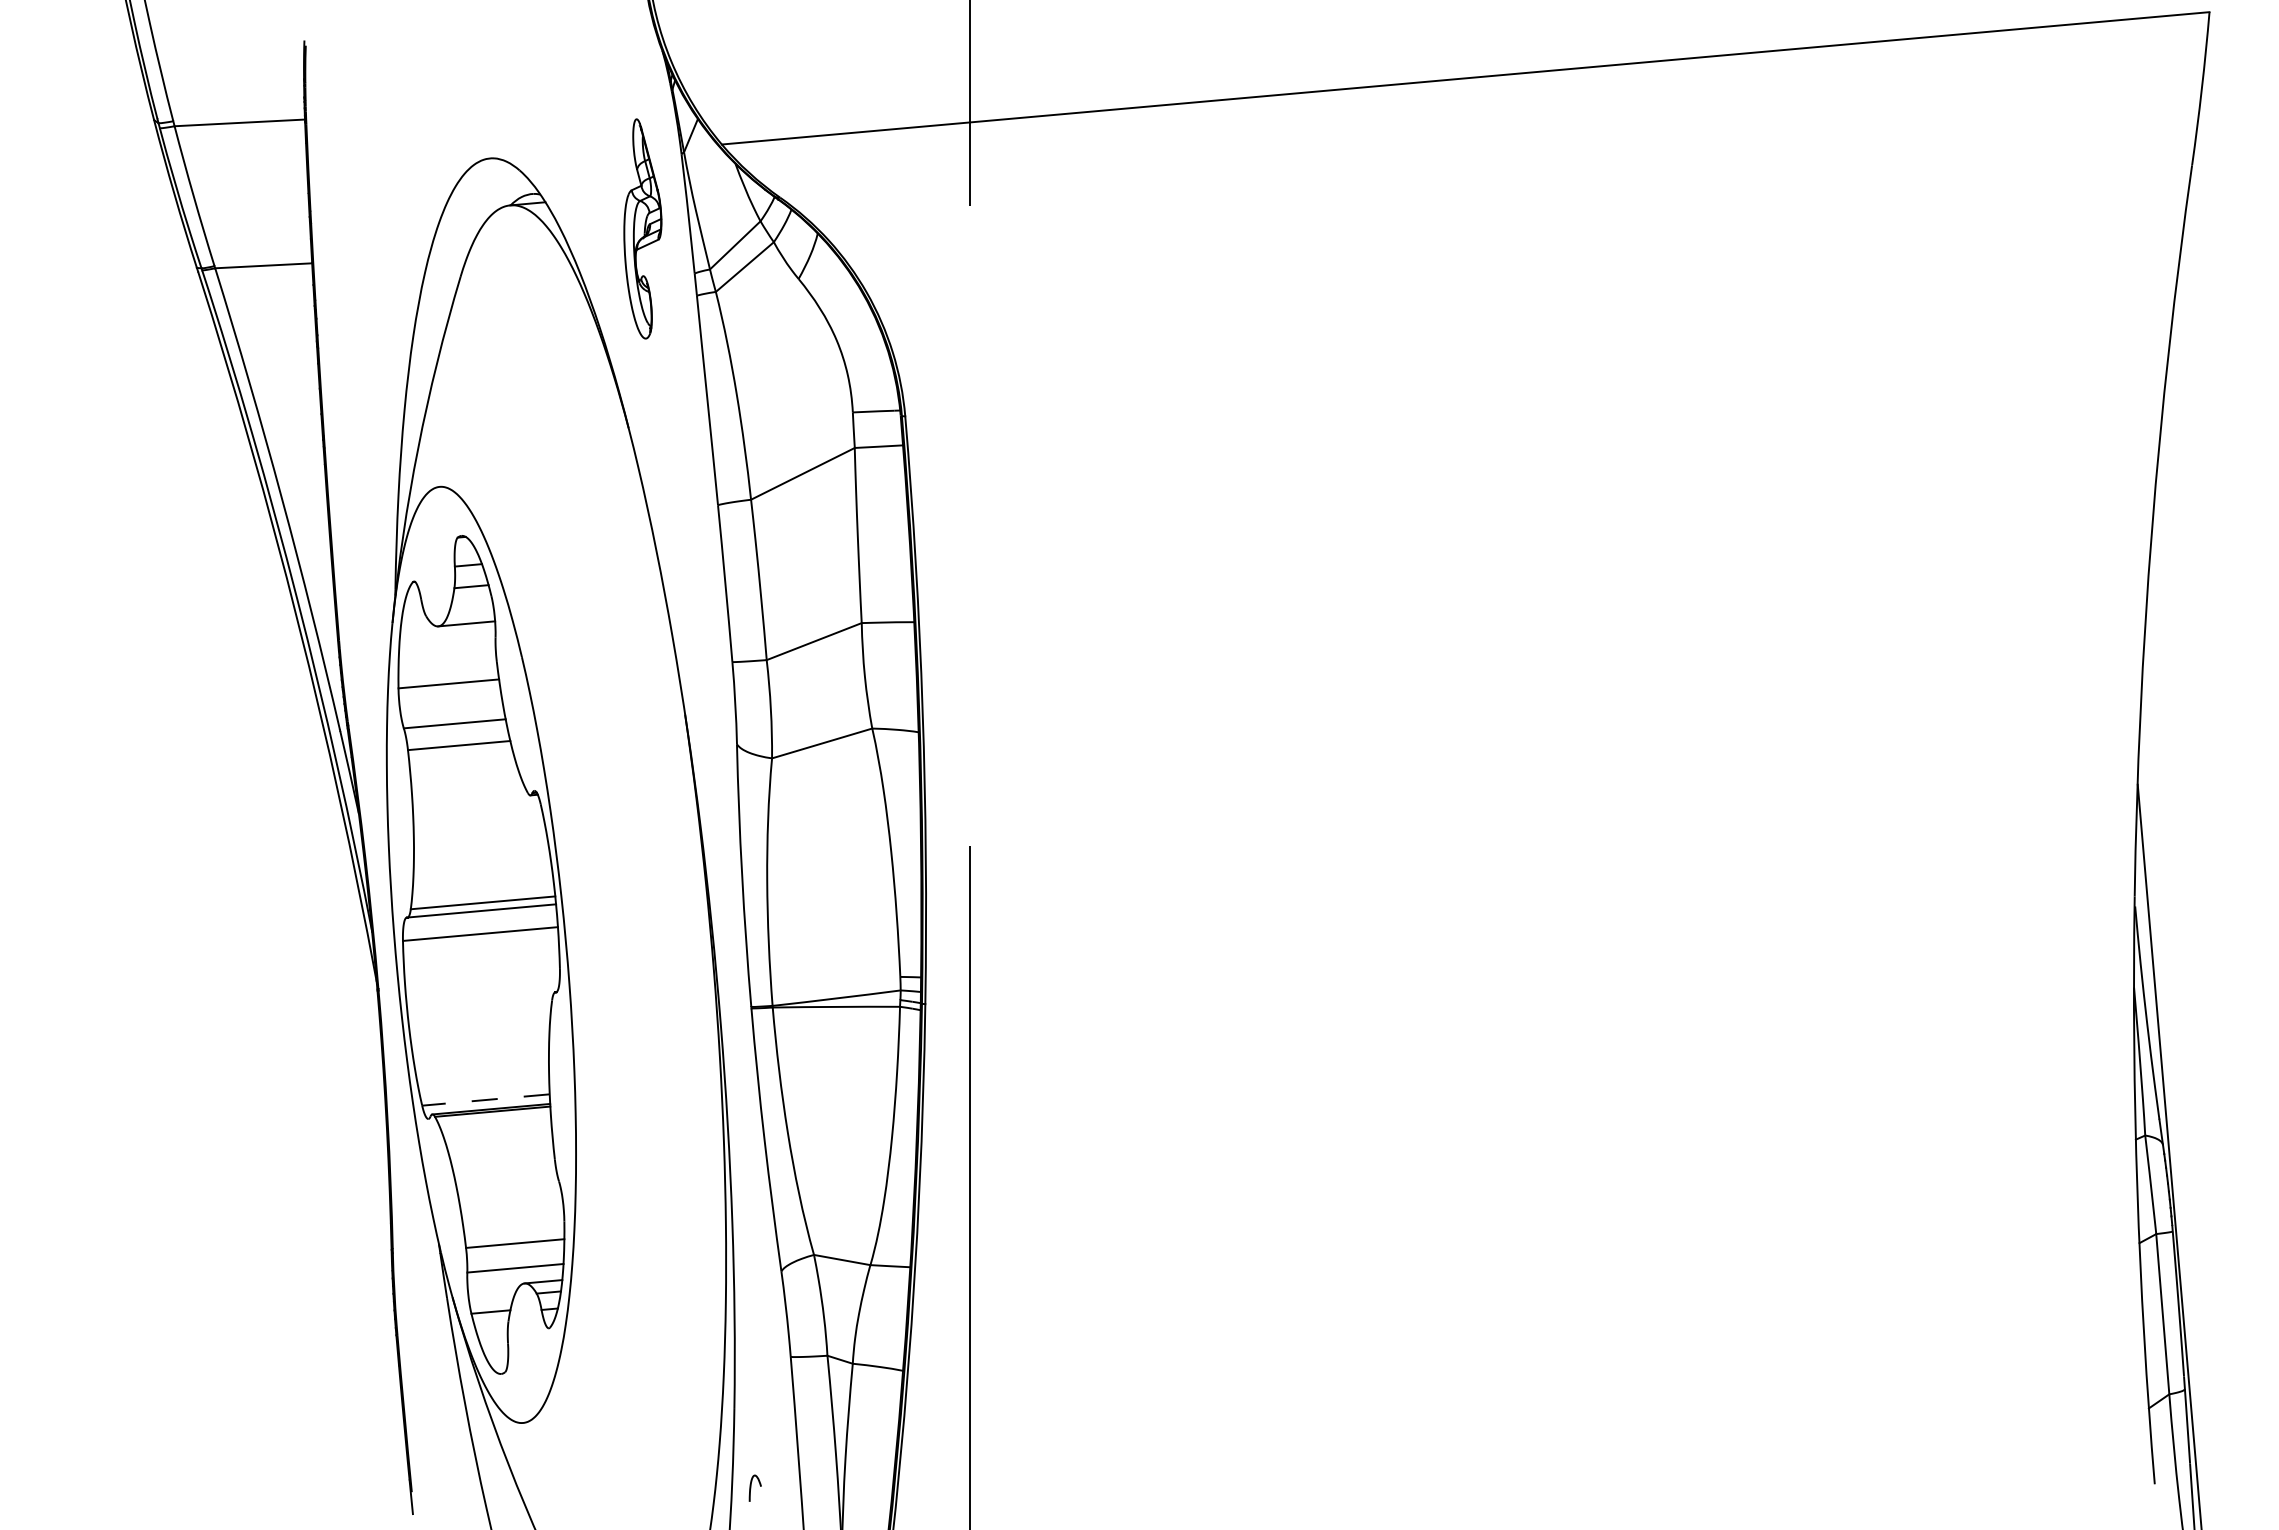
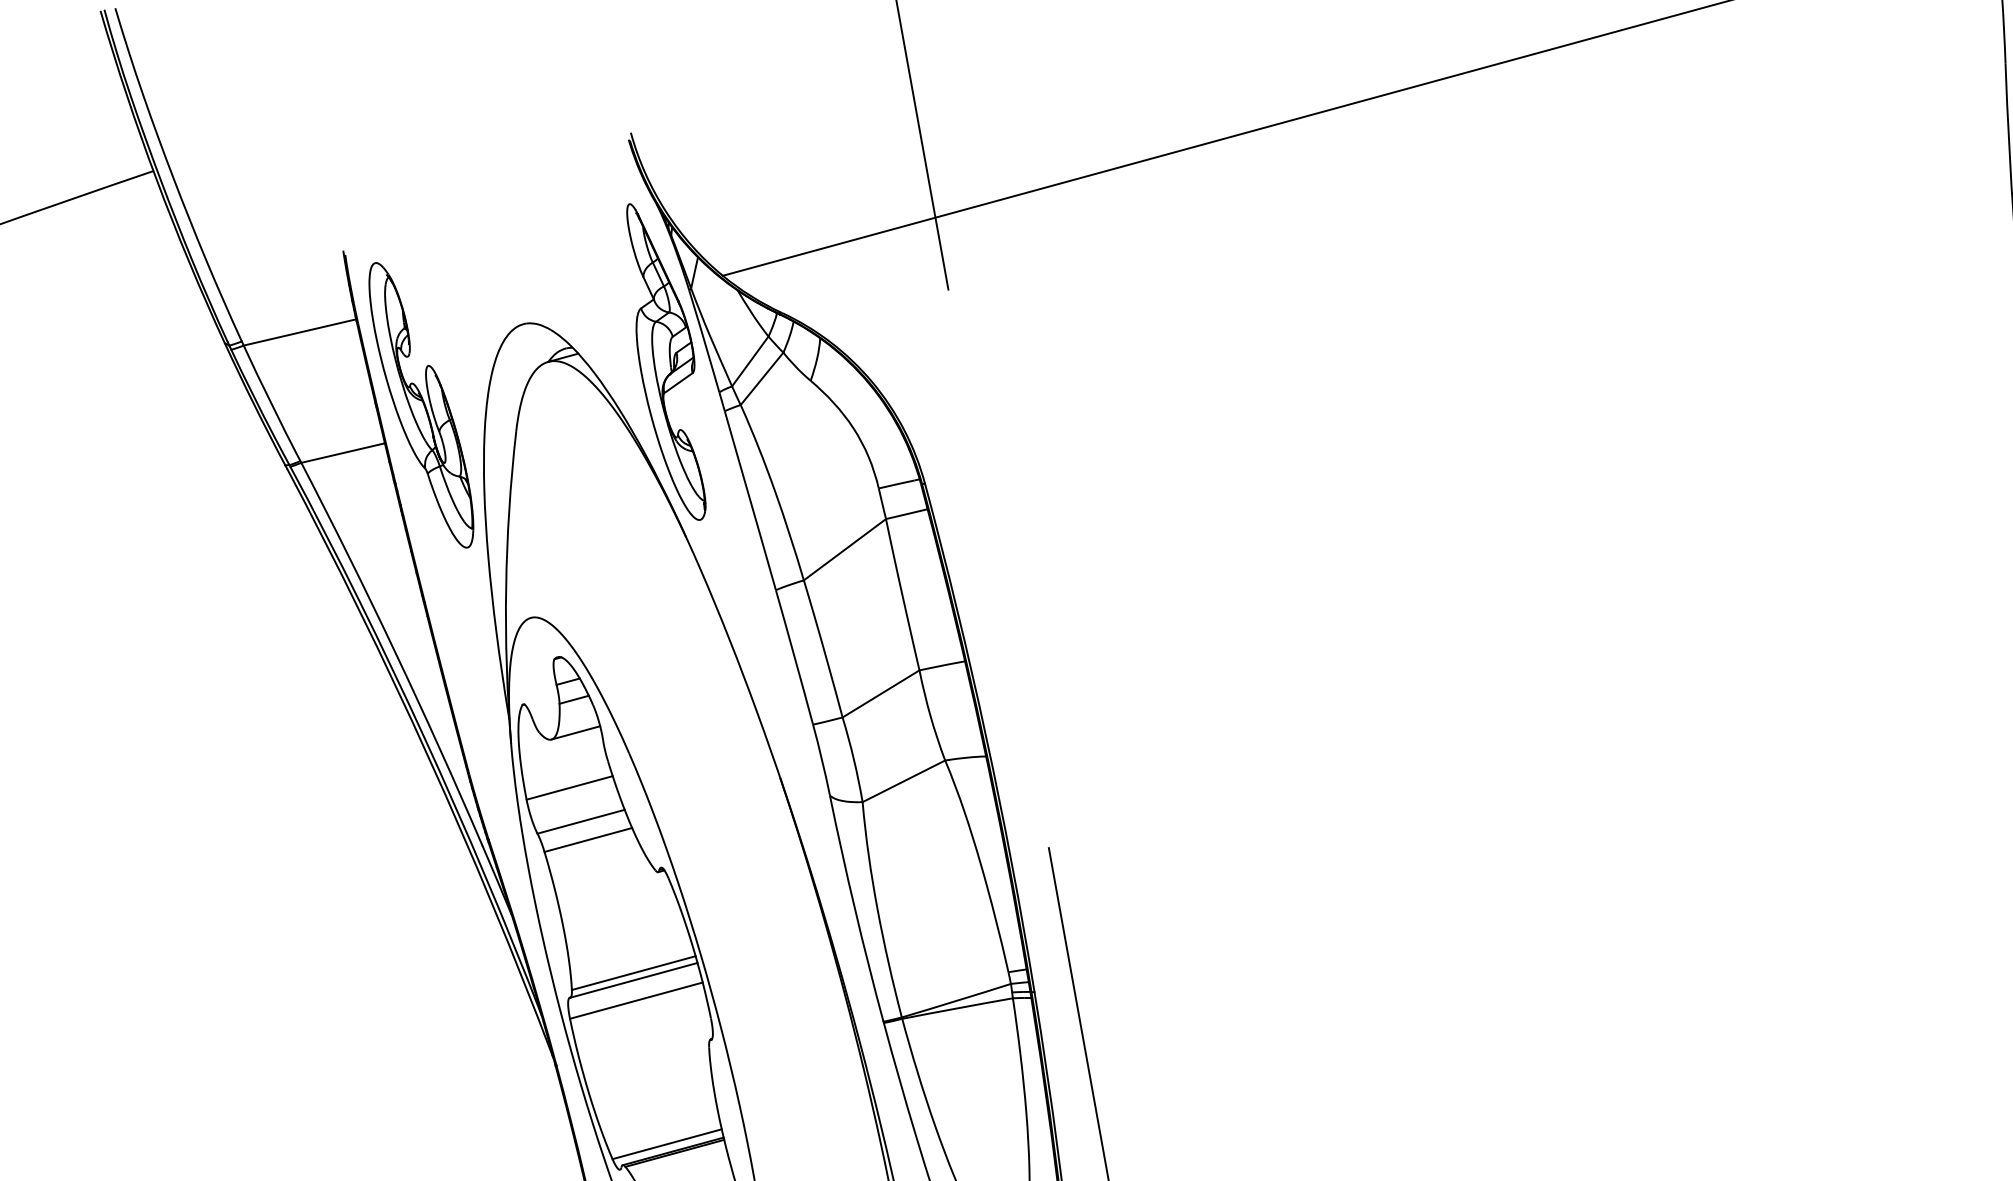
part: (360, 227) -> (421, 404), added
part: (642, 228) -> (666, 361), size x1.67
line: (485, 1100) -> (666, 1144), dashed -> solid

